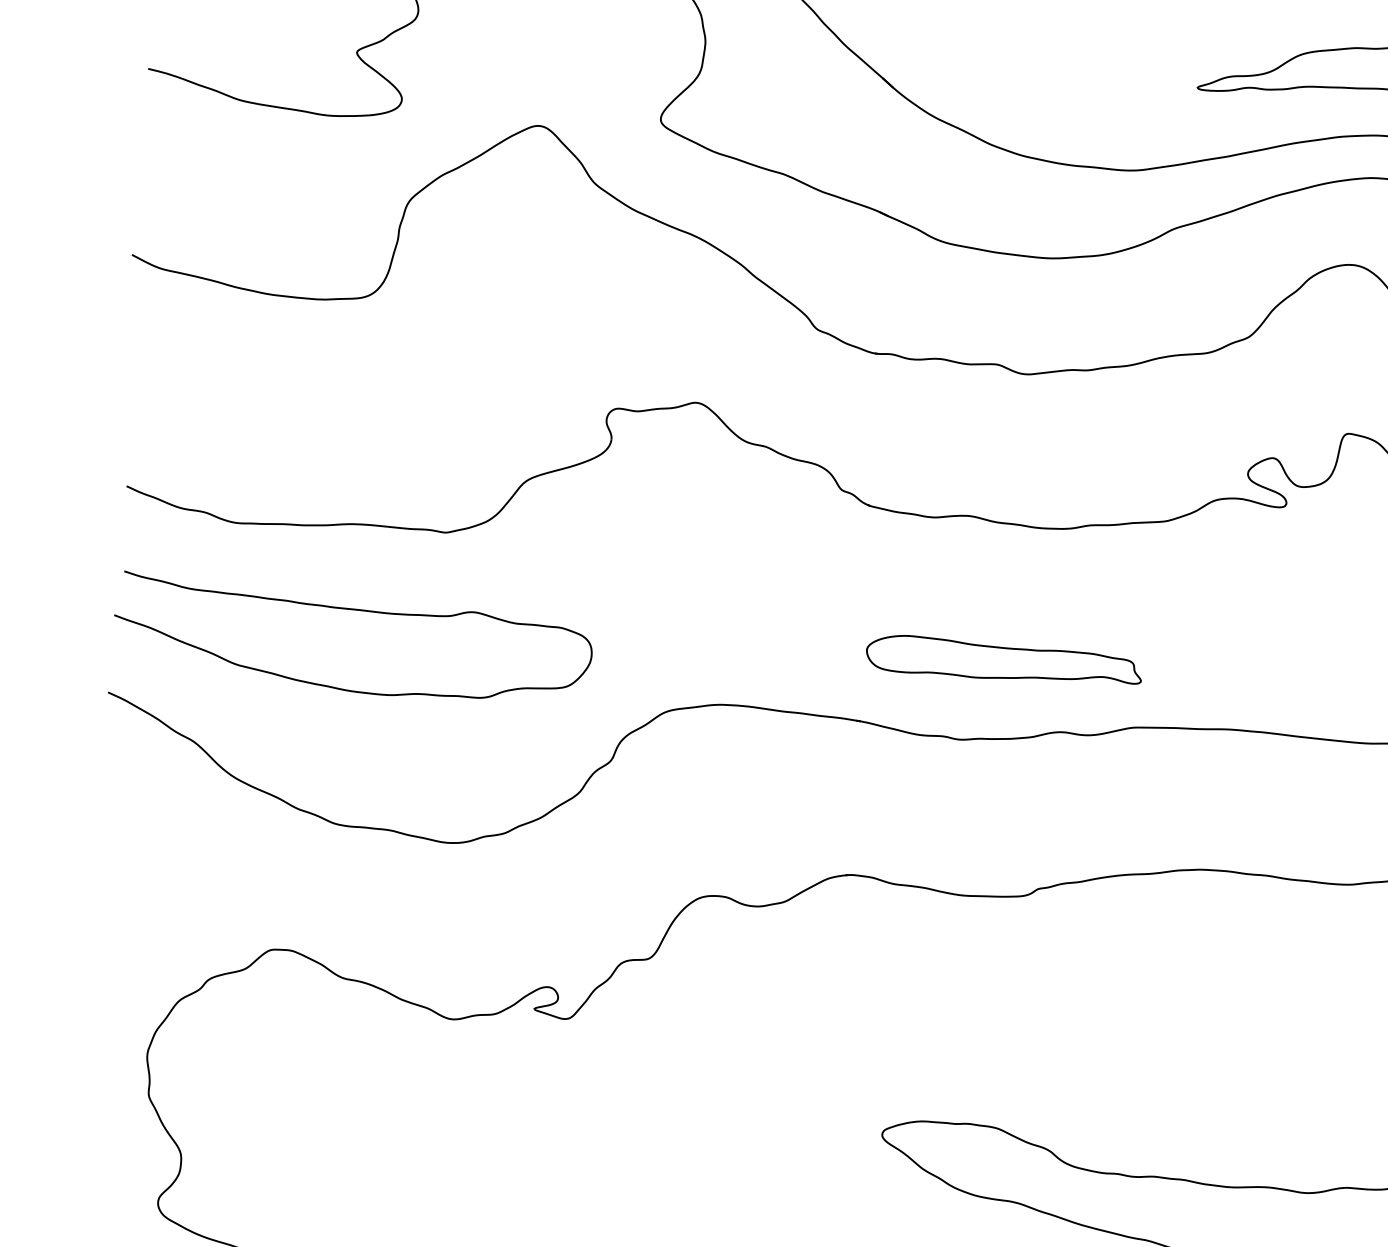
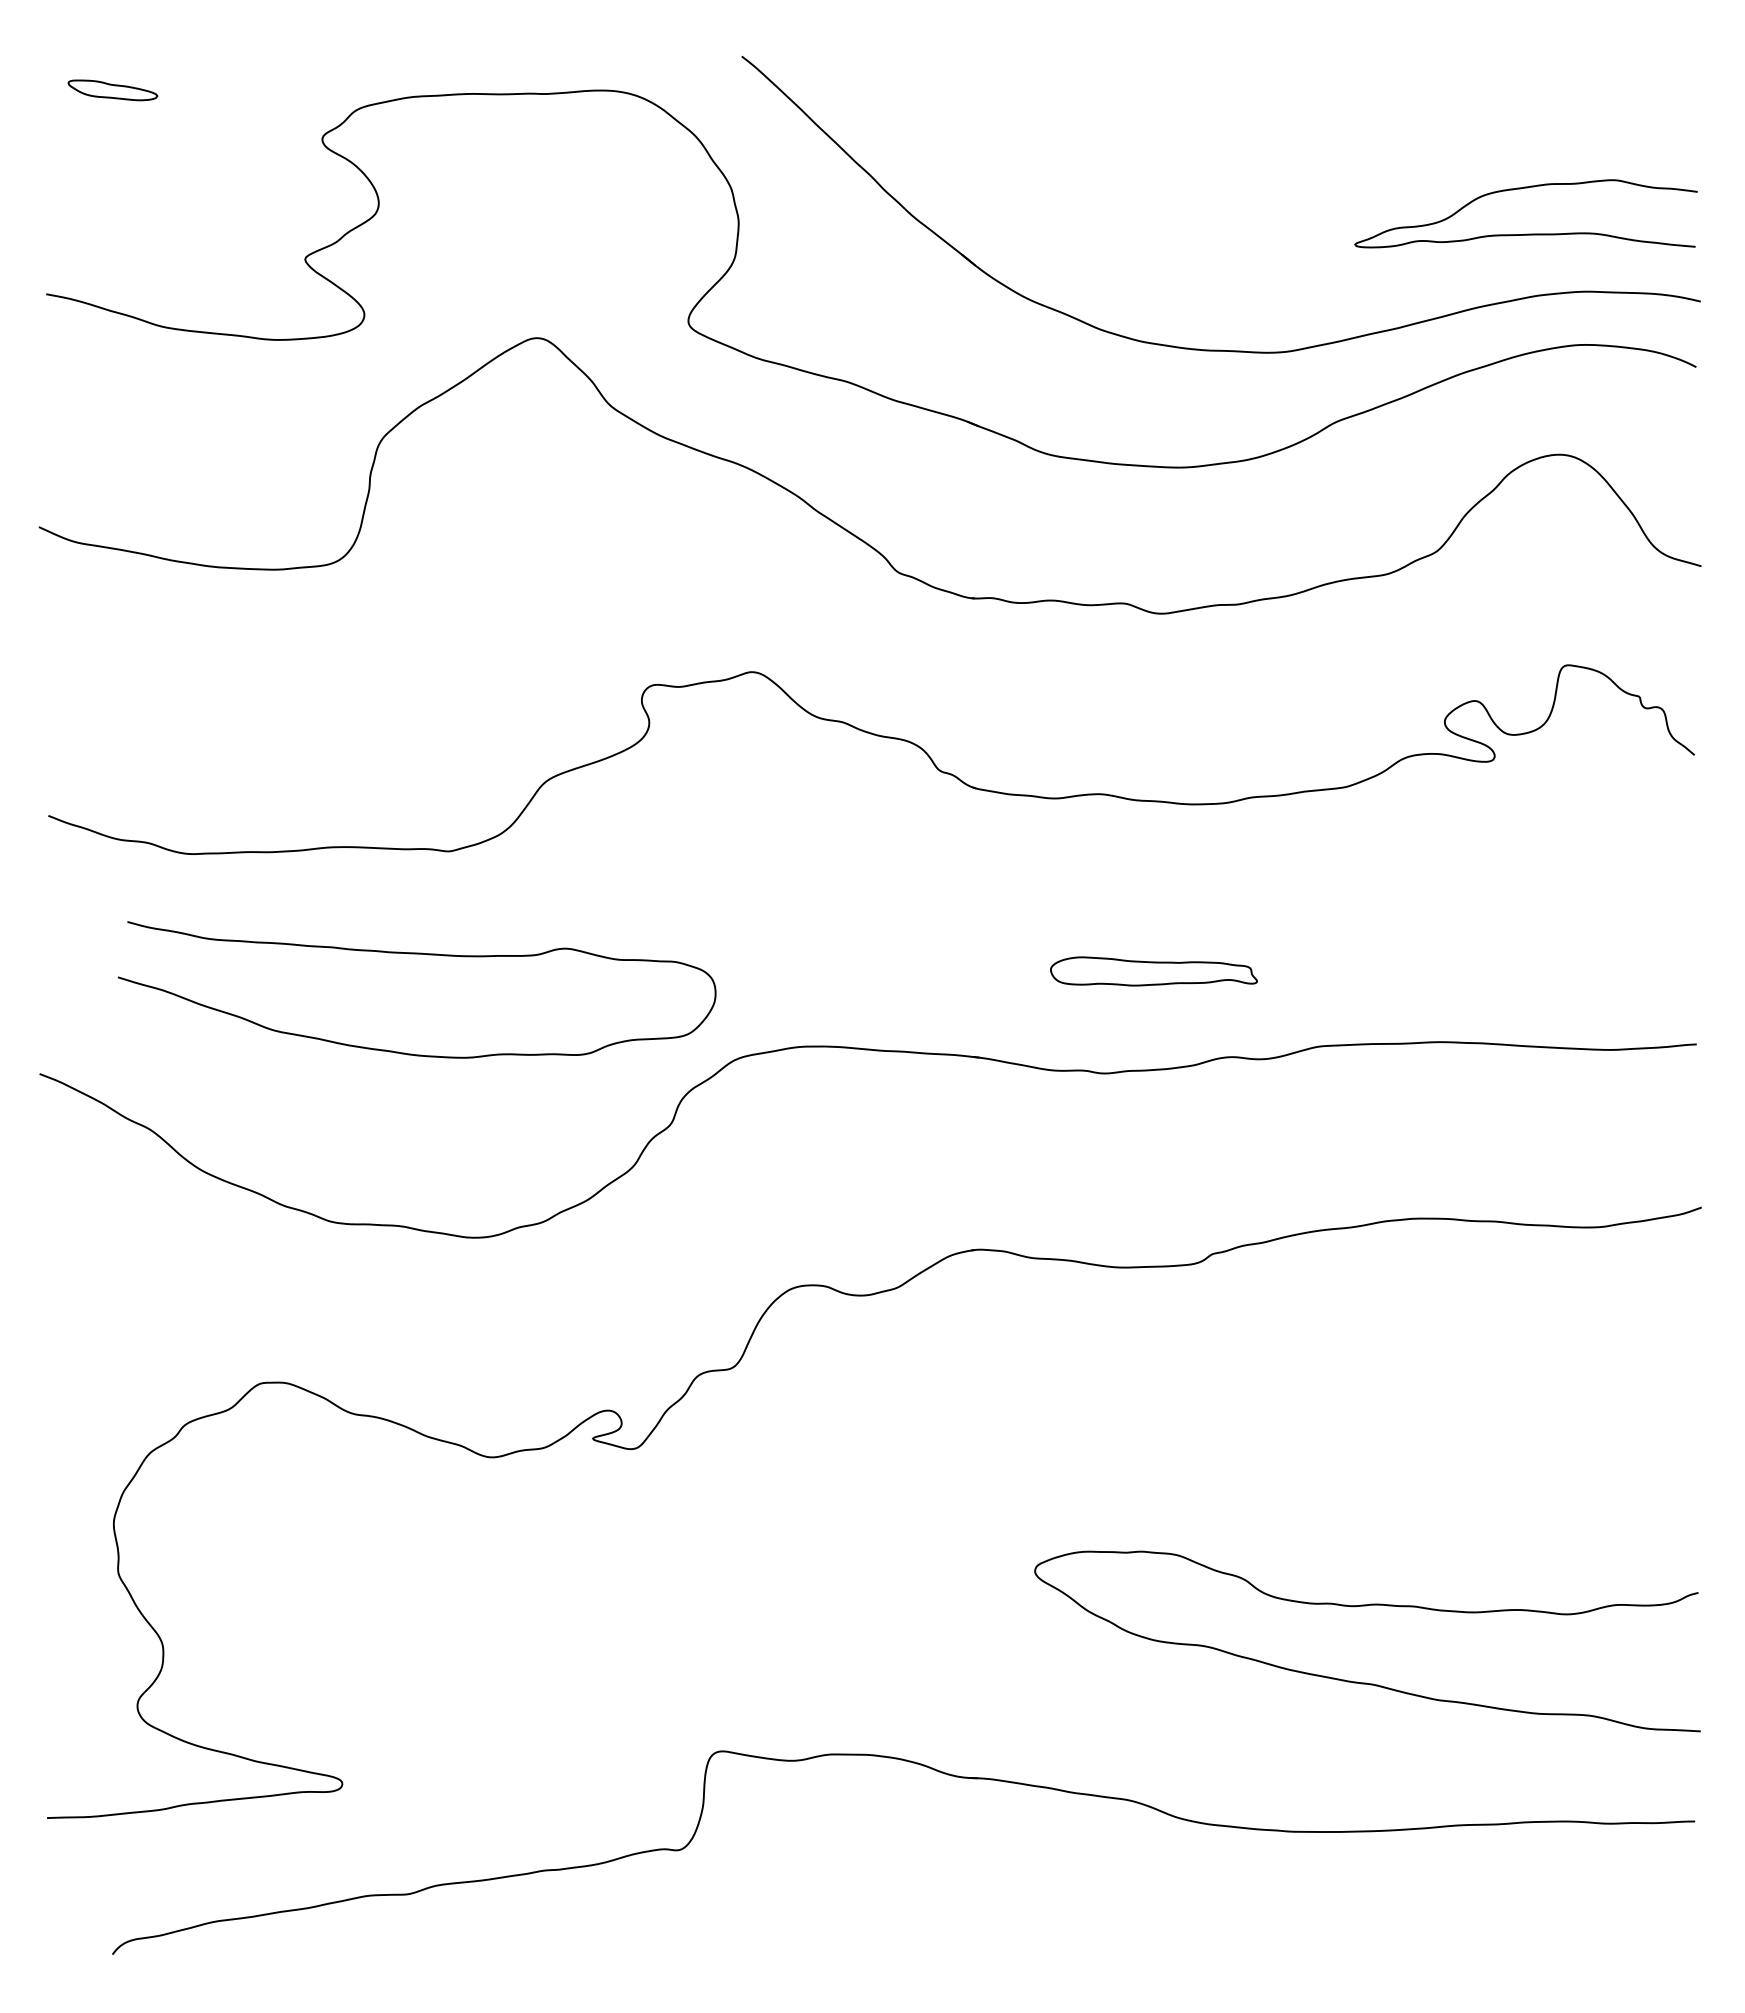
curve: (354, 610) -> (416, 954), moved
part: (1003, 660) -> (1153, 971), size x0.6

